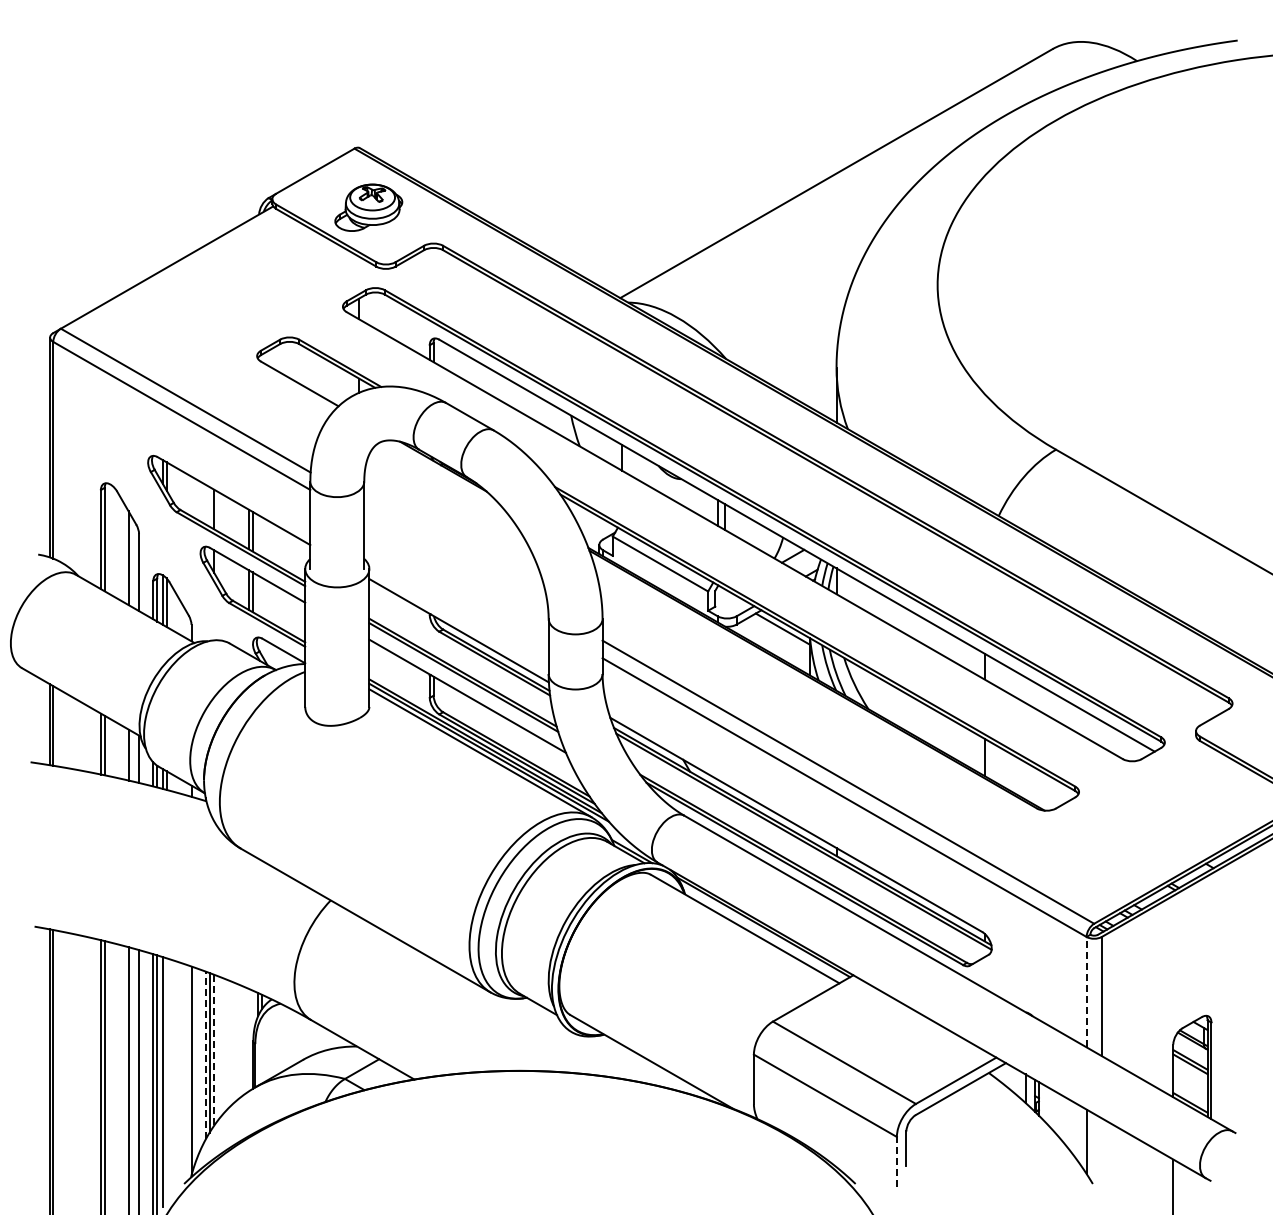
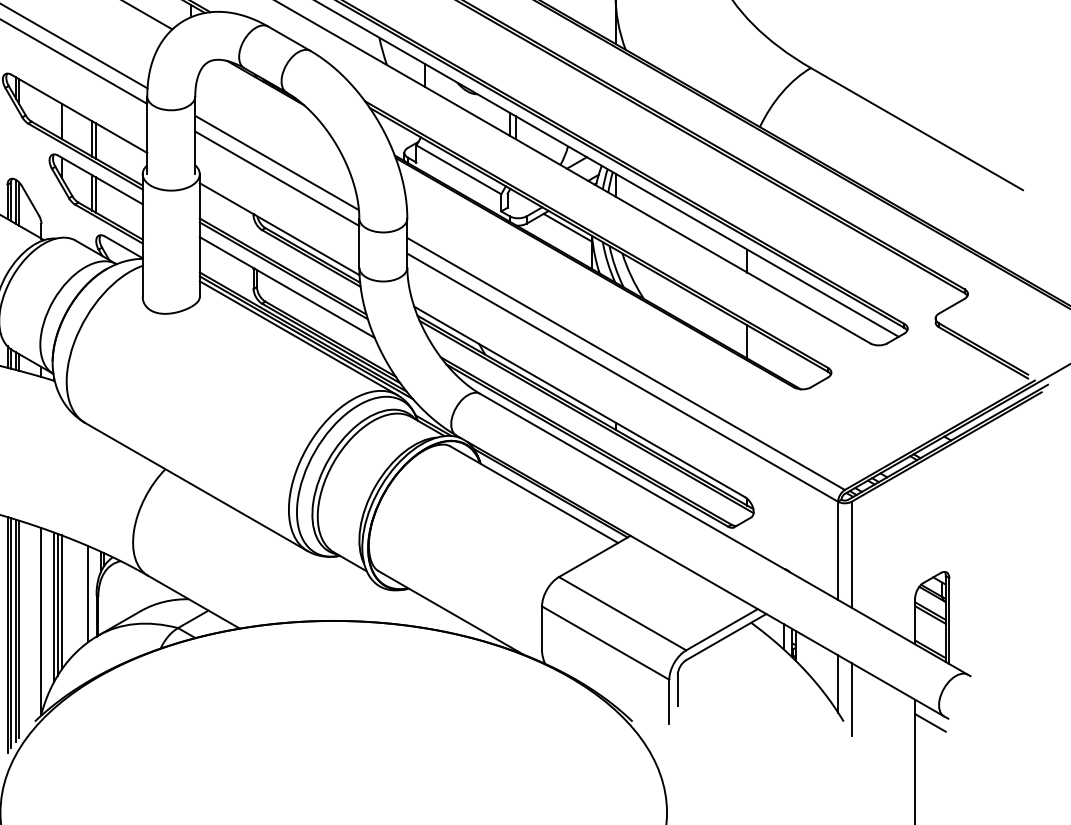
line: (456, 556) -> (277, 163), added
line: (456, 574) -> (277, 179), added
line: (1086, 991) -> (838, 550), dashed -> solid
line: (243, 1040) -> (87, 593), added
line: (214, 1049) -> (61, 601), dashed -> solid
line: (205, 1055) -> (53, 607), dashed -> solid
line: (166, 1080) -> (19, 629), added
line: (1101, 1158) -> (851, 698), added
line: (896, 1161) -> (668, 701), dashed -> solid
line: (1190, 1185) -> (930, 722), added

